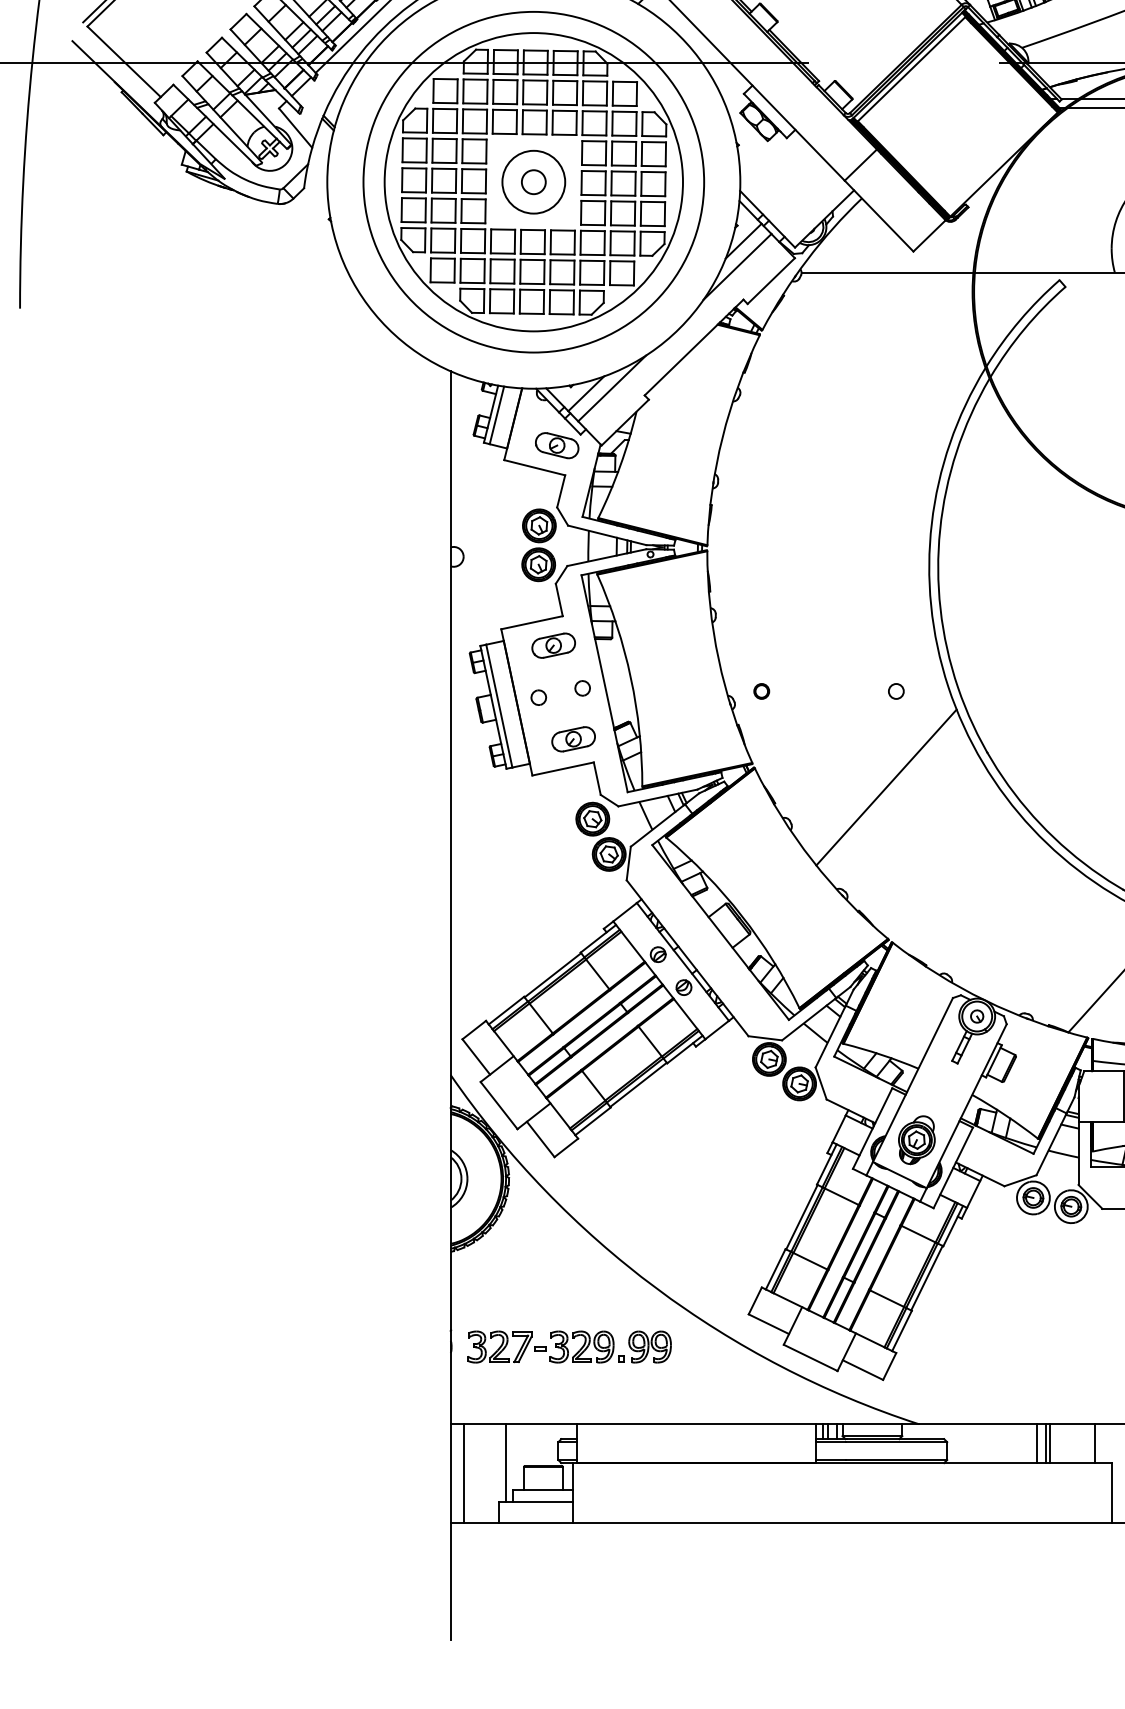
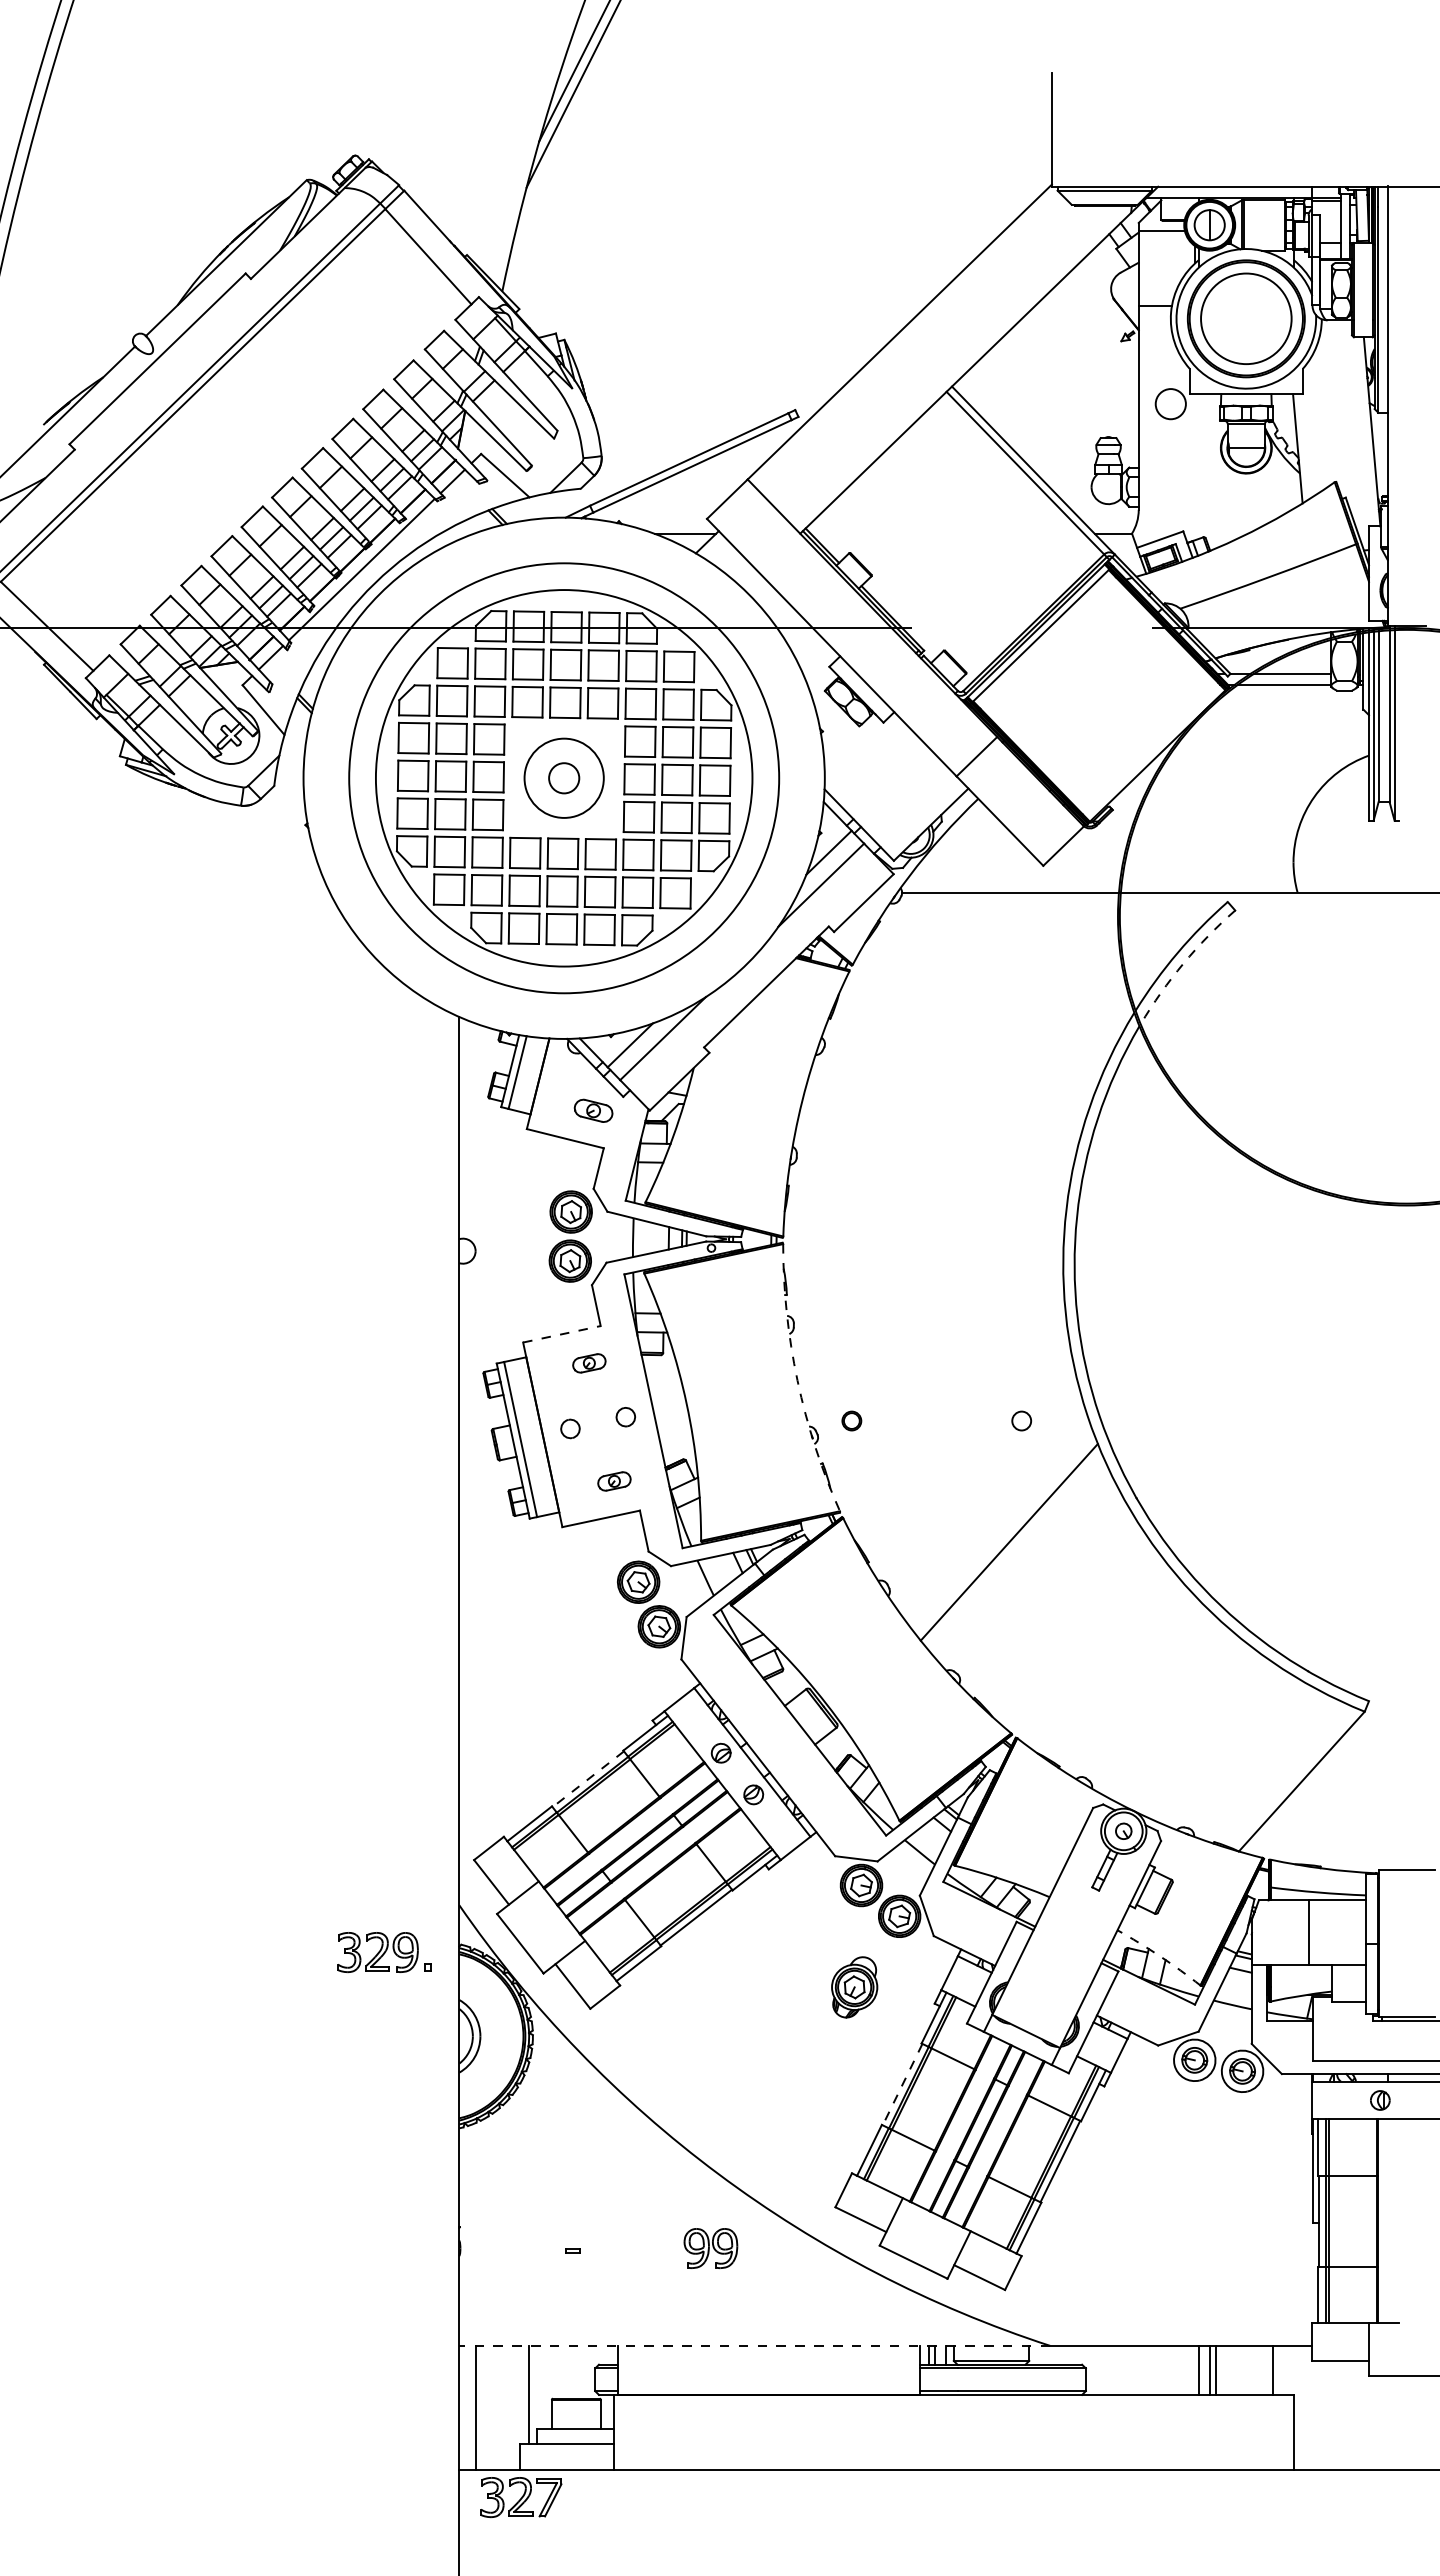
arc: (1024, 328) -> (1183, 963), solid -> dashed
part: (557, 445) -> (593, 1110), size x0.7
line: (531, 622) -> (561, 1334), solid -> dashed
part: (553, 645) -> (589, 1363), size x0.6
arc: (718, 659) -> (797, 1380), solid -> dashed
part: (573, 739) -> (614, 1481), size x0.6
line: (552, 975) -> (587, 1779), solid -> dashed
arc: (1006, 1115) -> (1160, 1956), solid -> dashed
part: (916, 1140) -> (854, 1987), moved
line: (801, 1217) -> (902, 2085), solid -> dashed
part: (500, 1347) -> (521, 2497), moved
part: (587, 1347) -> (384, 1952), moved
line: (684, 1423) -> (754, 2345), solid -> dashed

